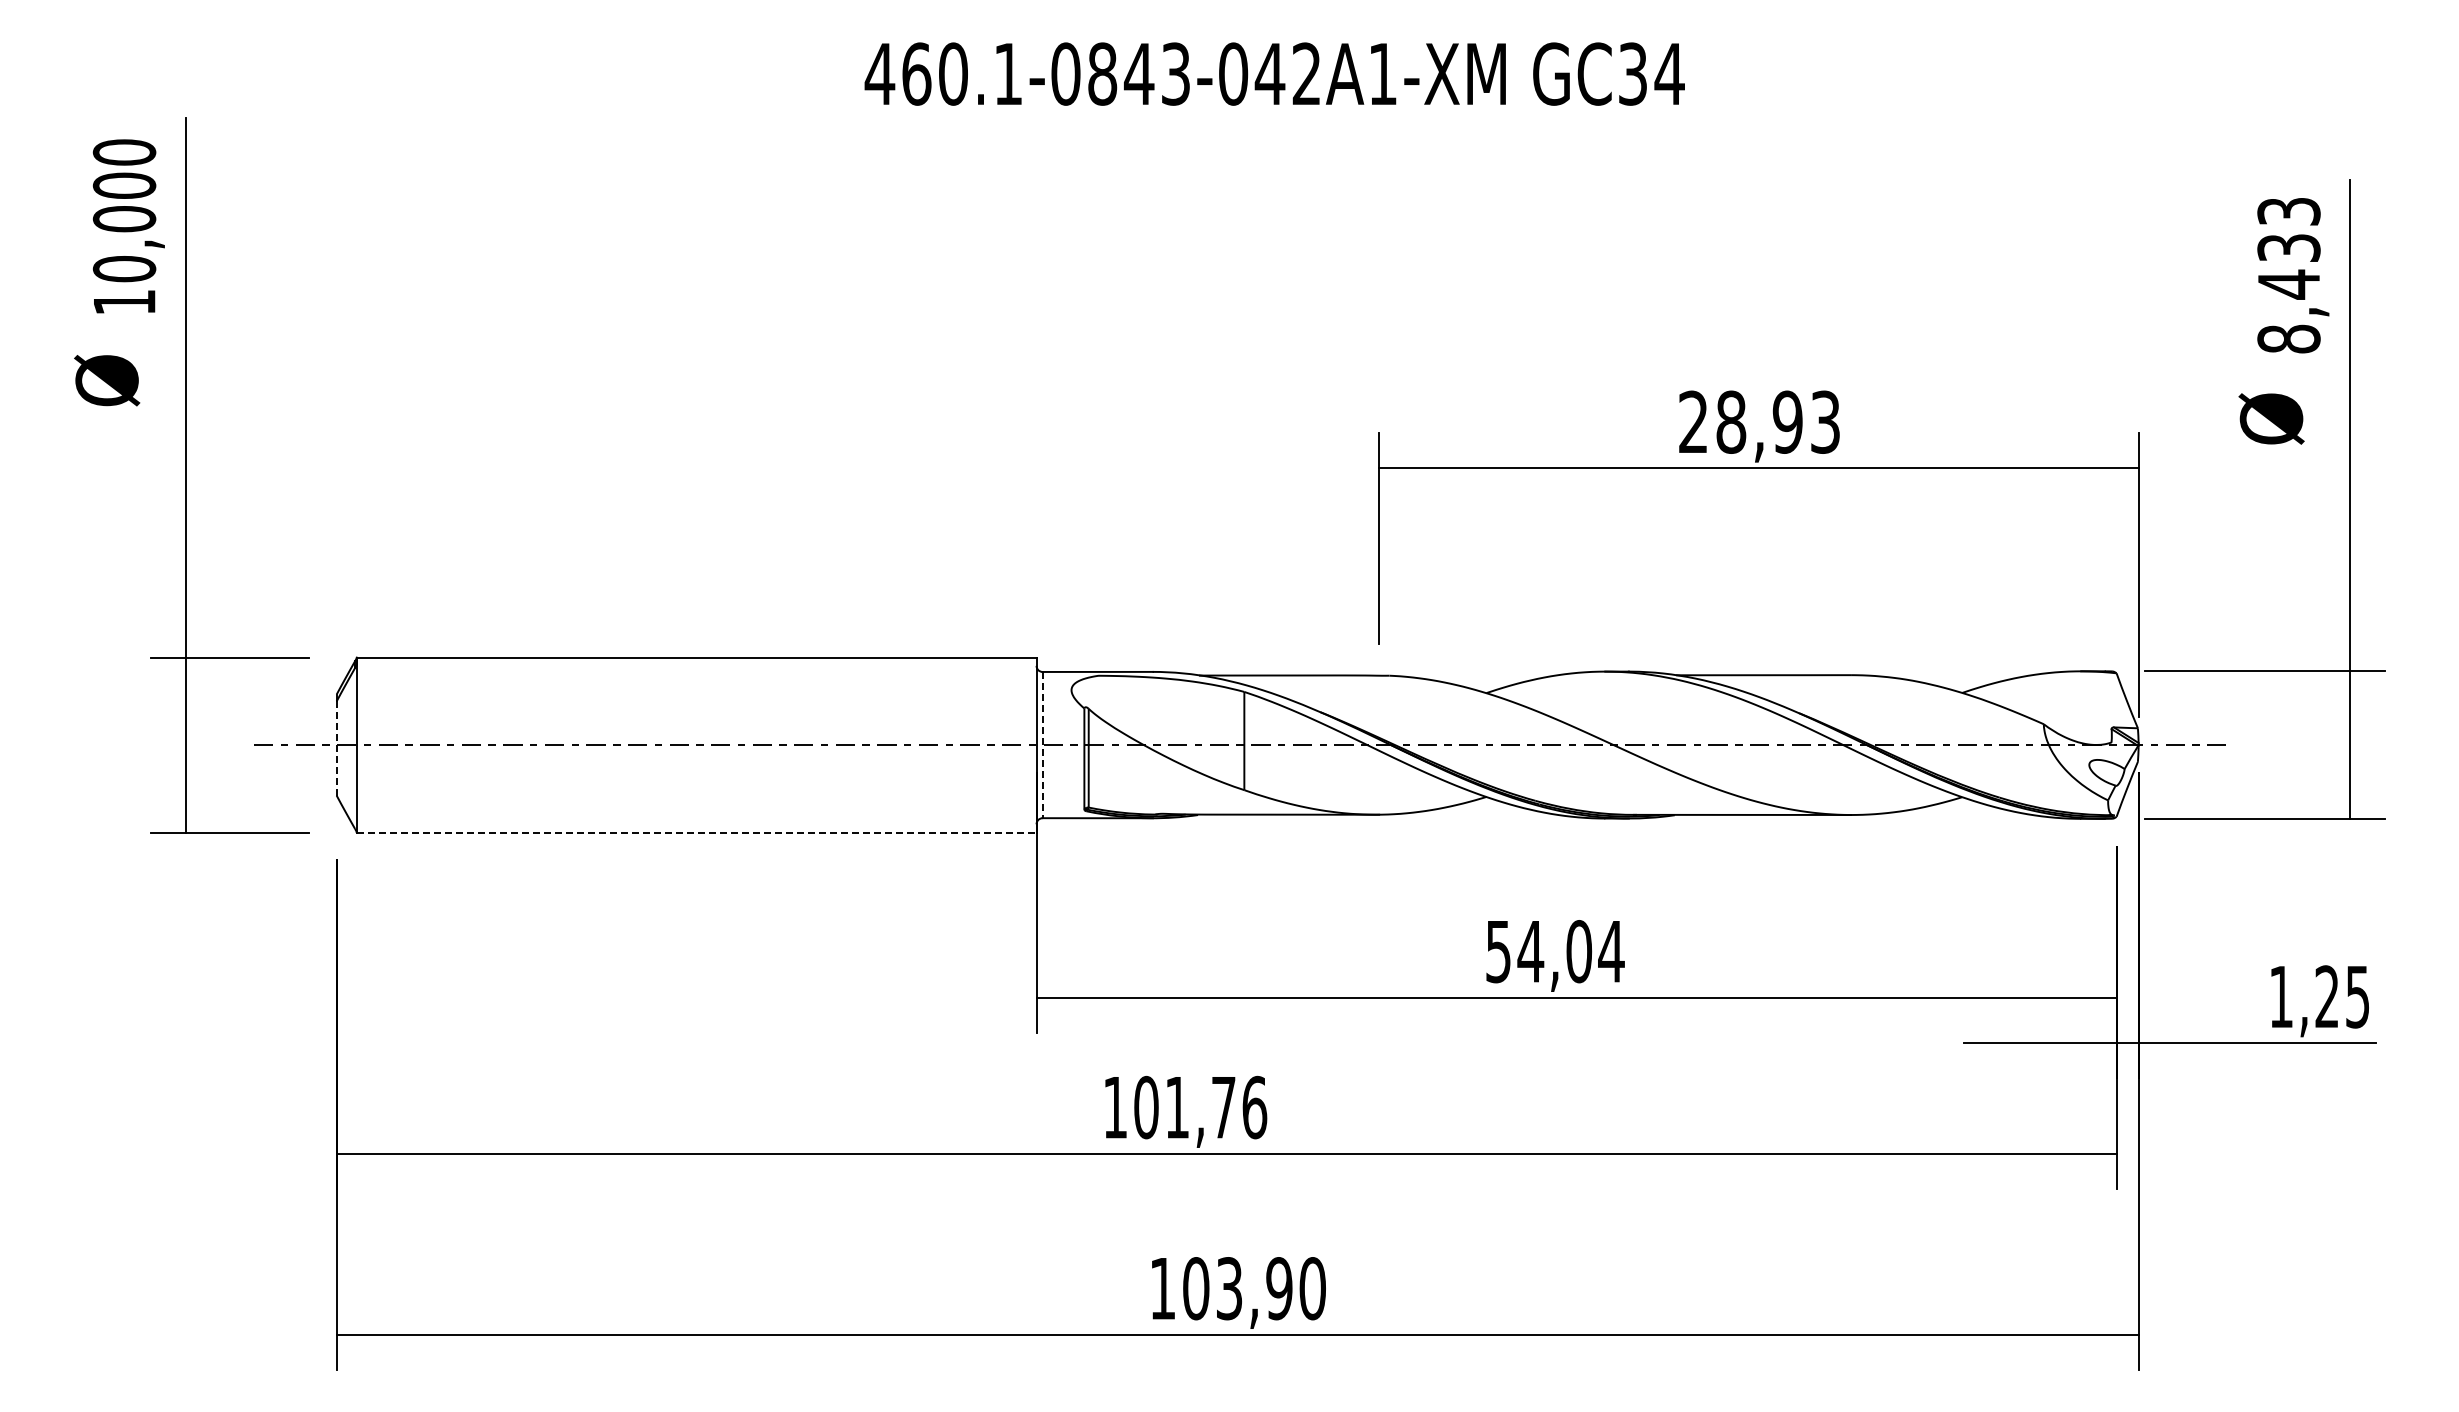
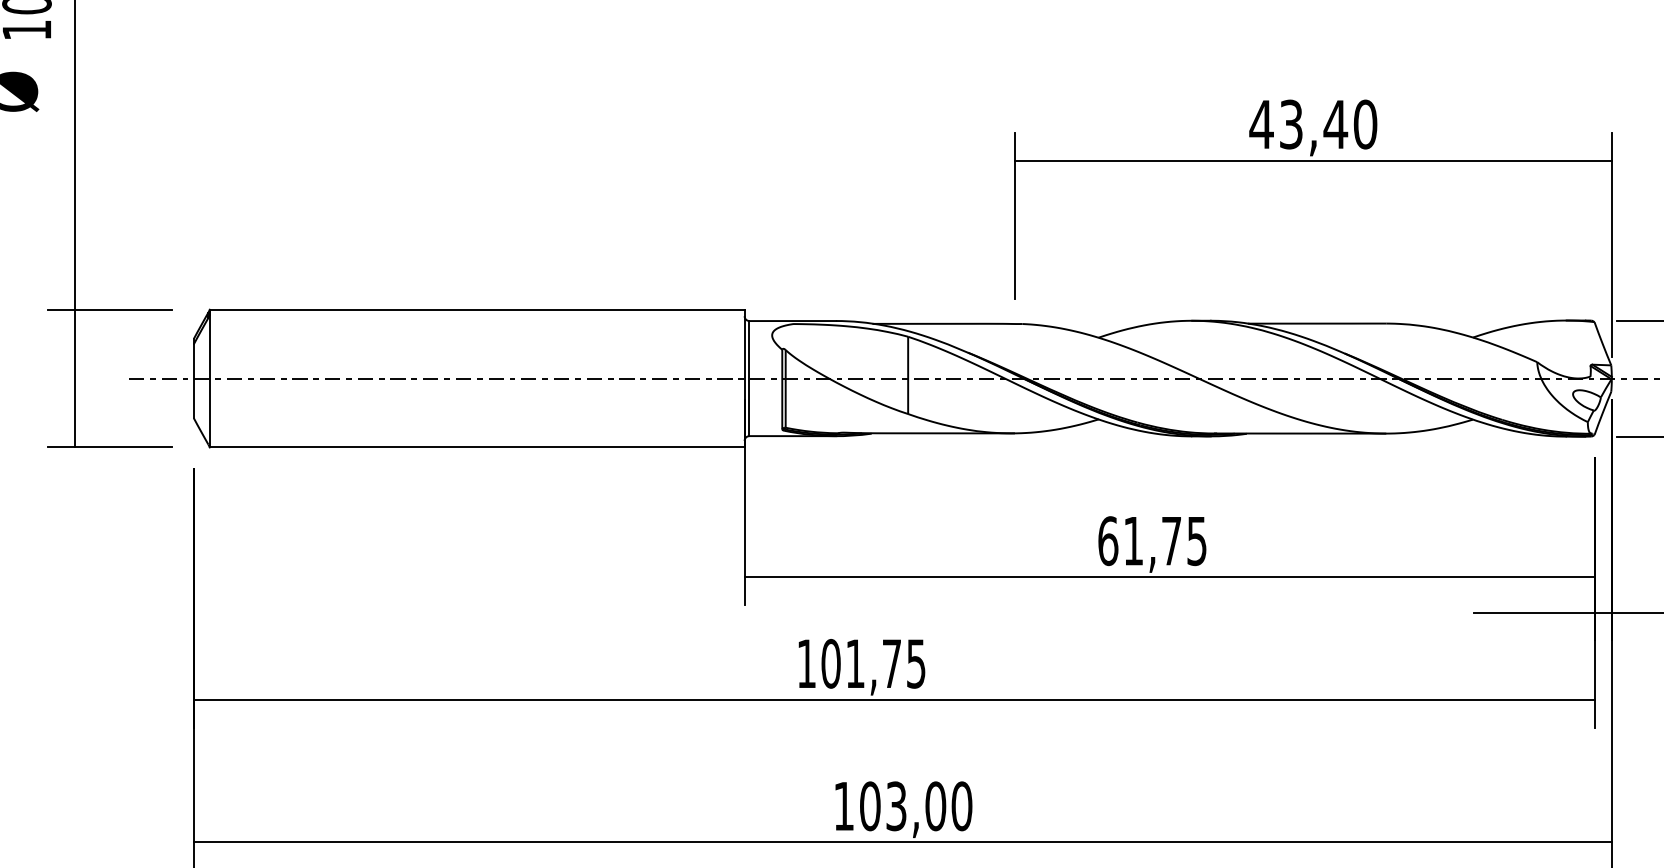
text: (1758, 421) -> (1312, 123), 28,93 -> 43,40
line: (1042, 745) -> (749, 378), dashed -> solid
line: (336, 748) -> (193, 381), dashed -> solid
line: (696, 832) -> (477, 447), dashed -> solid
text: (1555, 951) -> (1153, 541), 54,04 -> 61,75
text: (1254, 1107) -> (916, 663), 101,76 -> 101,75
text: (1279, 1288) -> (935, 806), 103,90 -> 103,00

